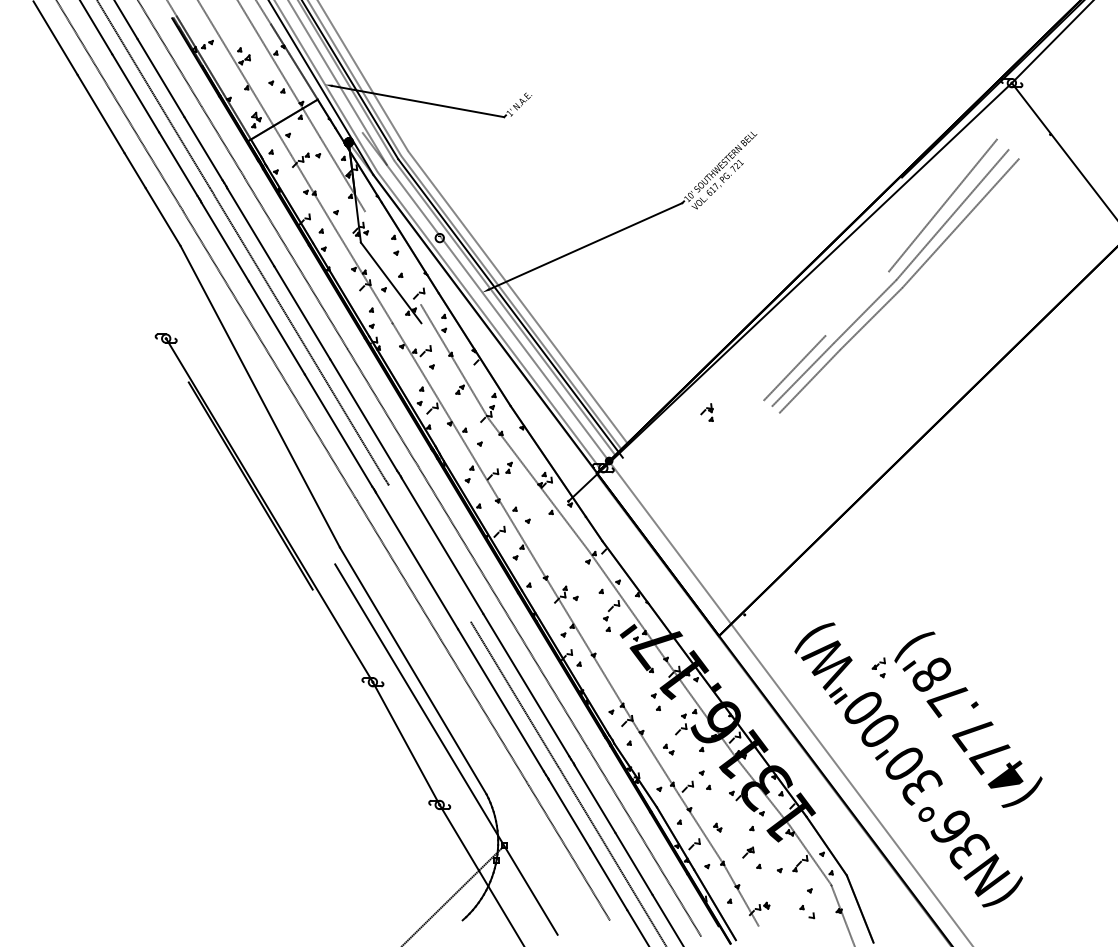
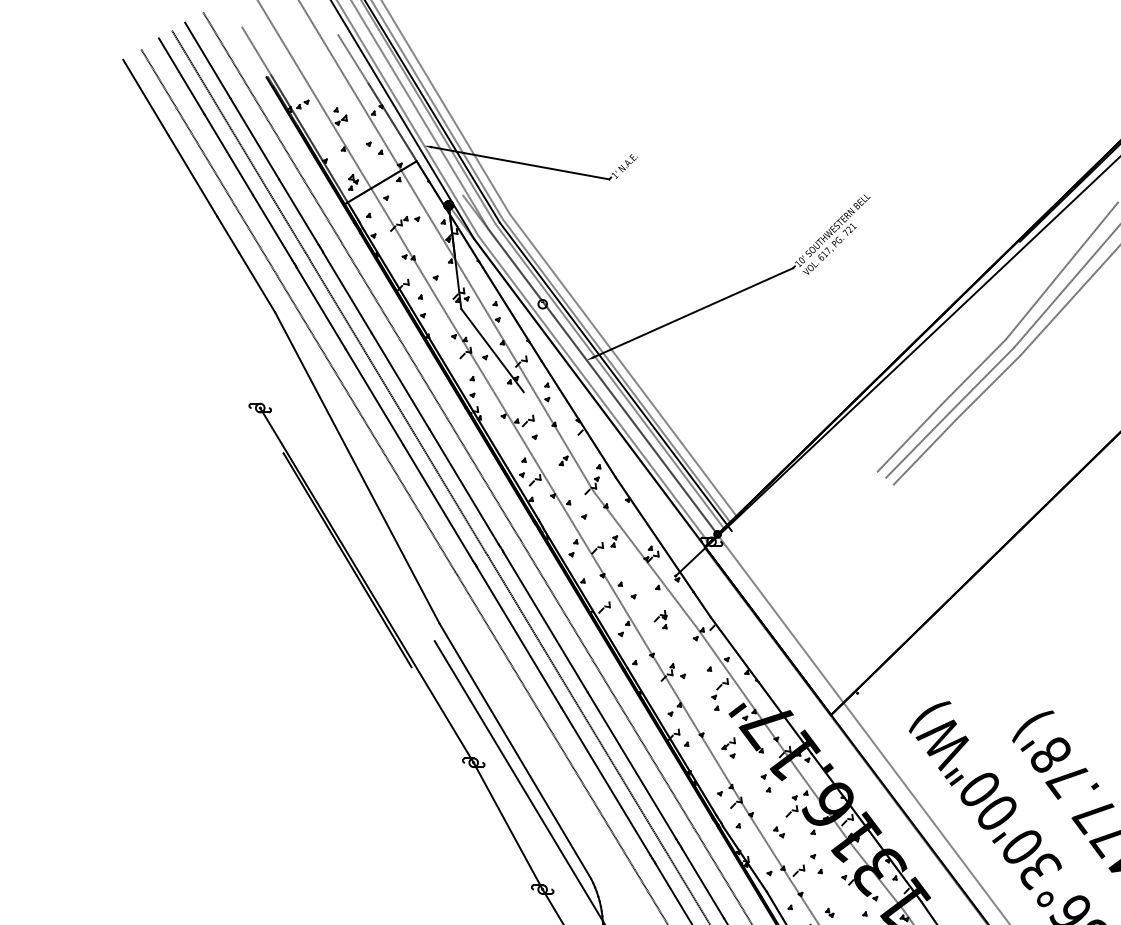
line: (392, 257) -> (493, 324), added
line: (857, 303) -> (974, 371), added
line: (498, 313) -> (603, 382), added
part: (706, 412) -> (660, 619), moved
line: (429, 553) -> (532, 629), added
part: (878, 667) -> (728, 747), moved

